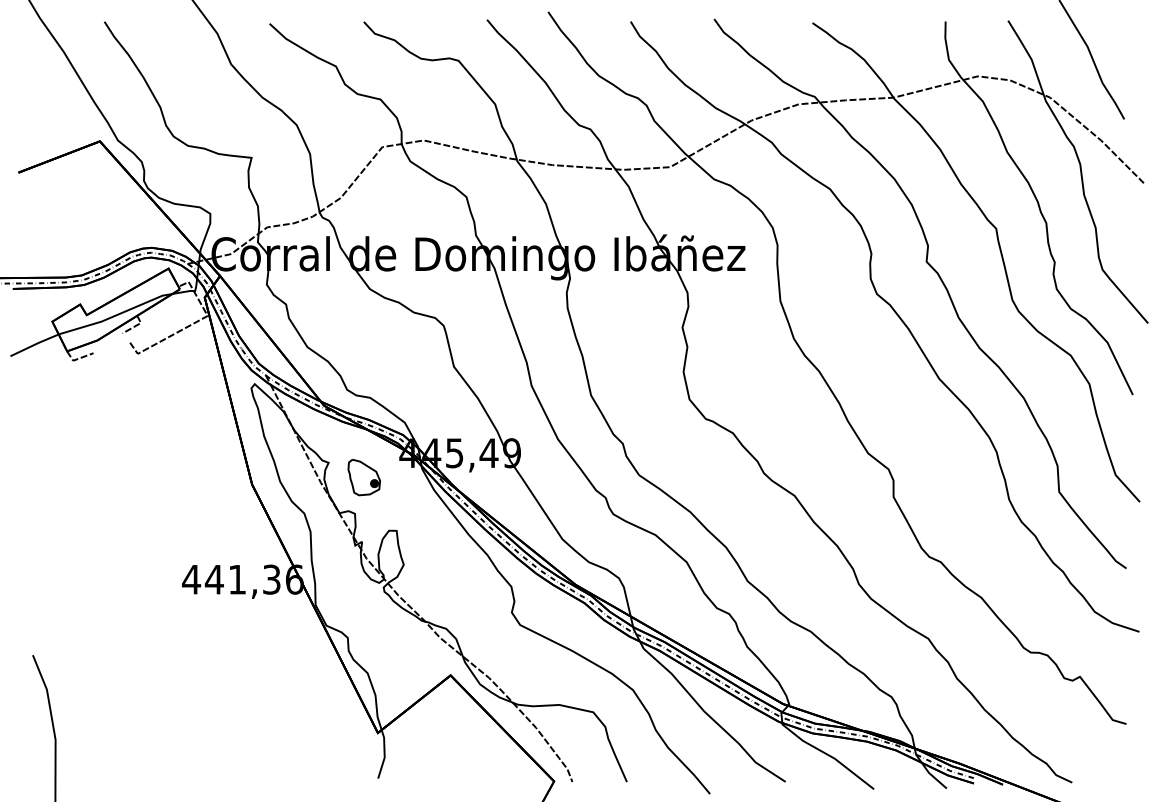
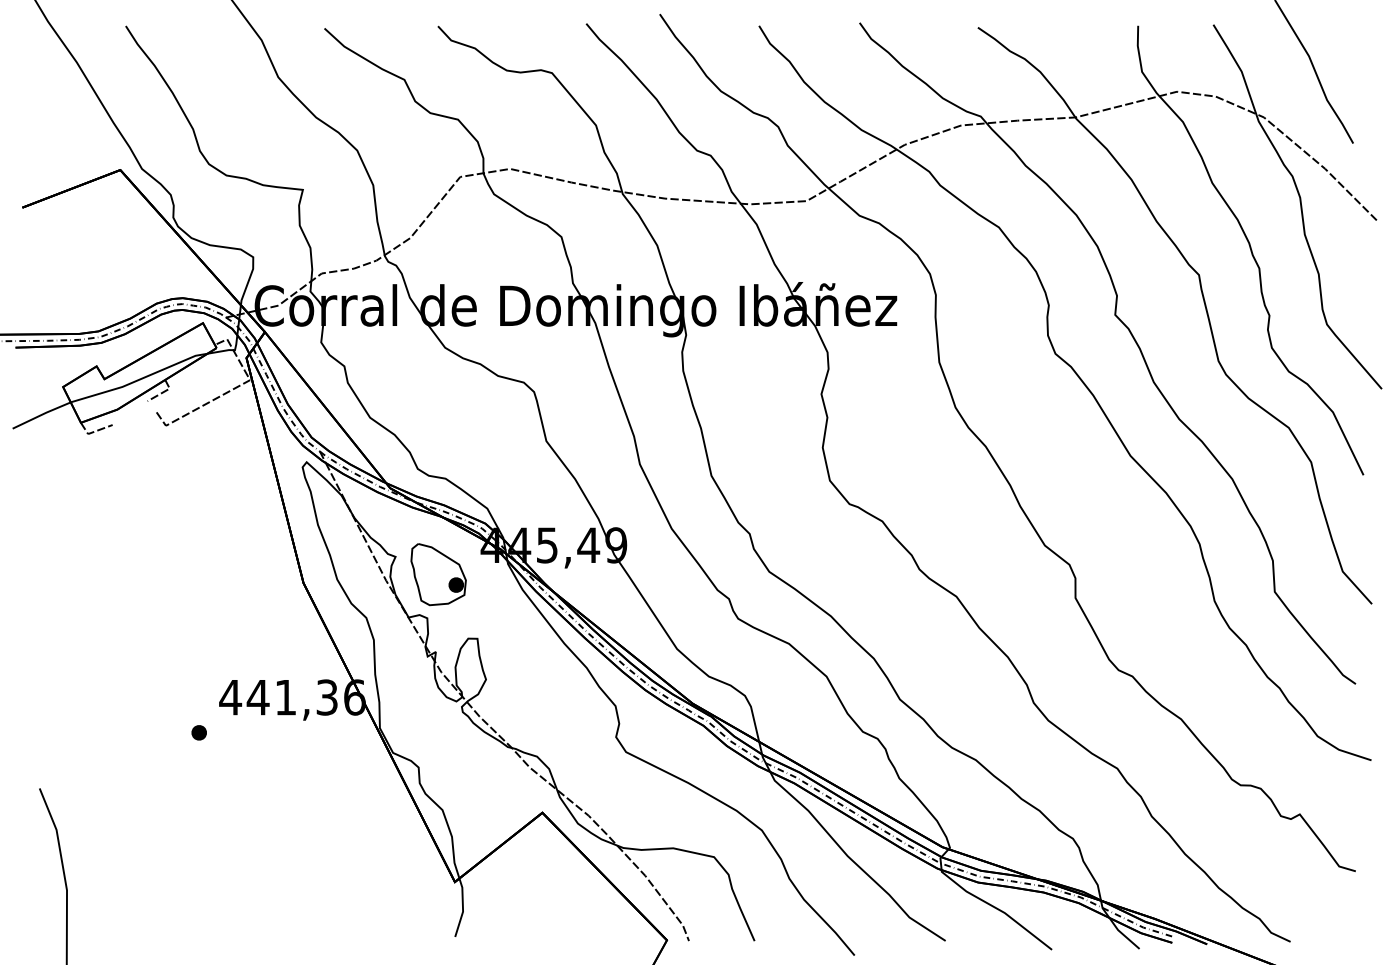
part: (363, 477) -> (437, 574), size x1.43
part: (165, 608) -> (199, 732), added

